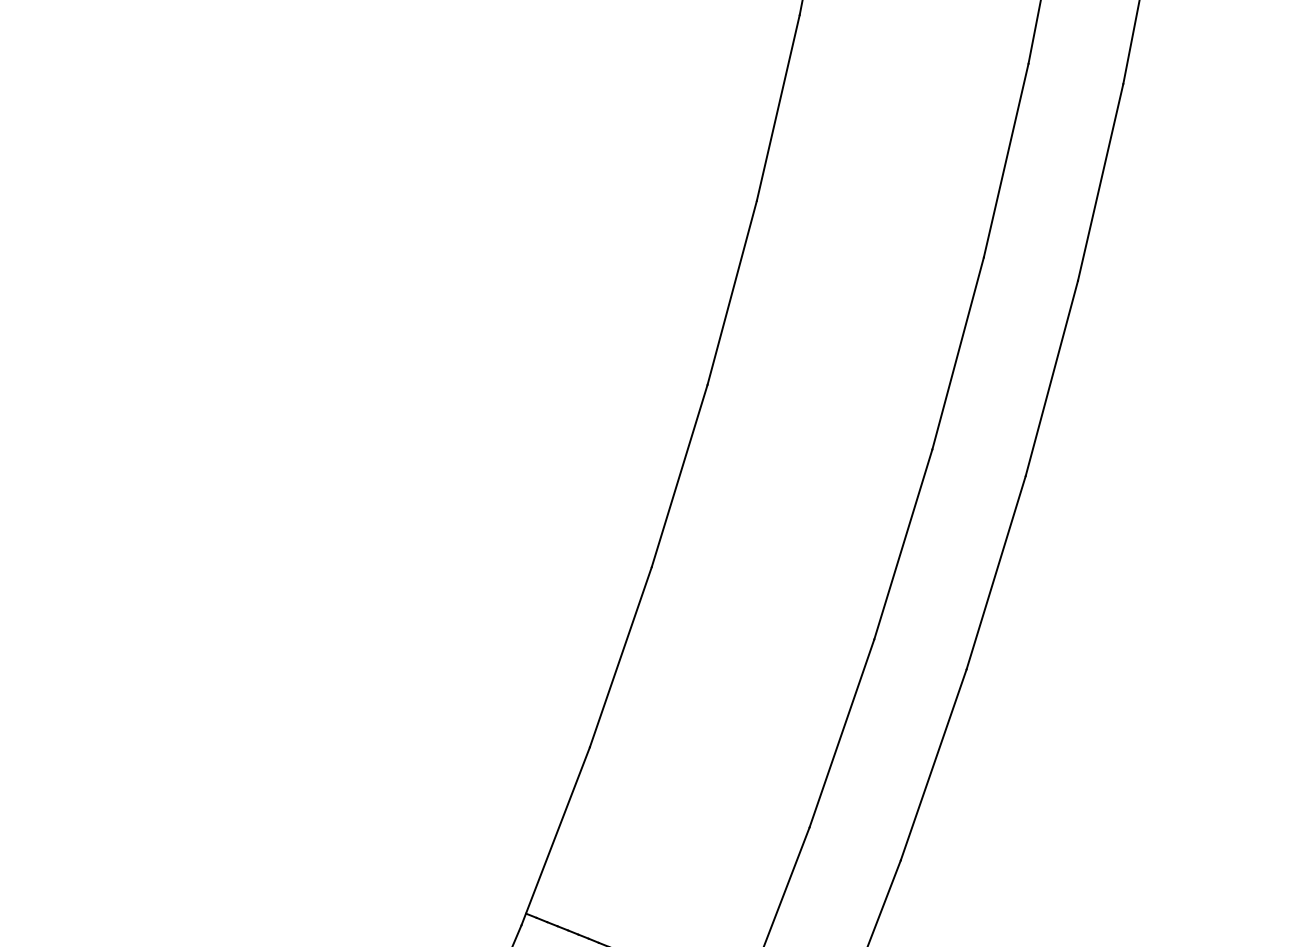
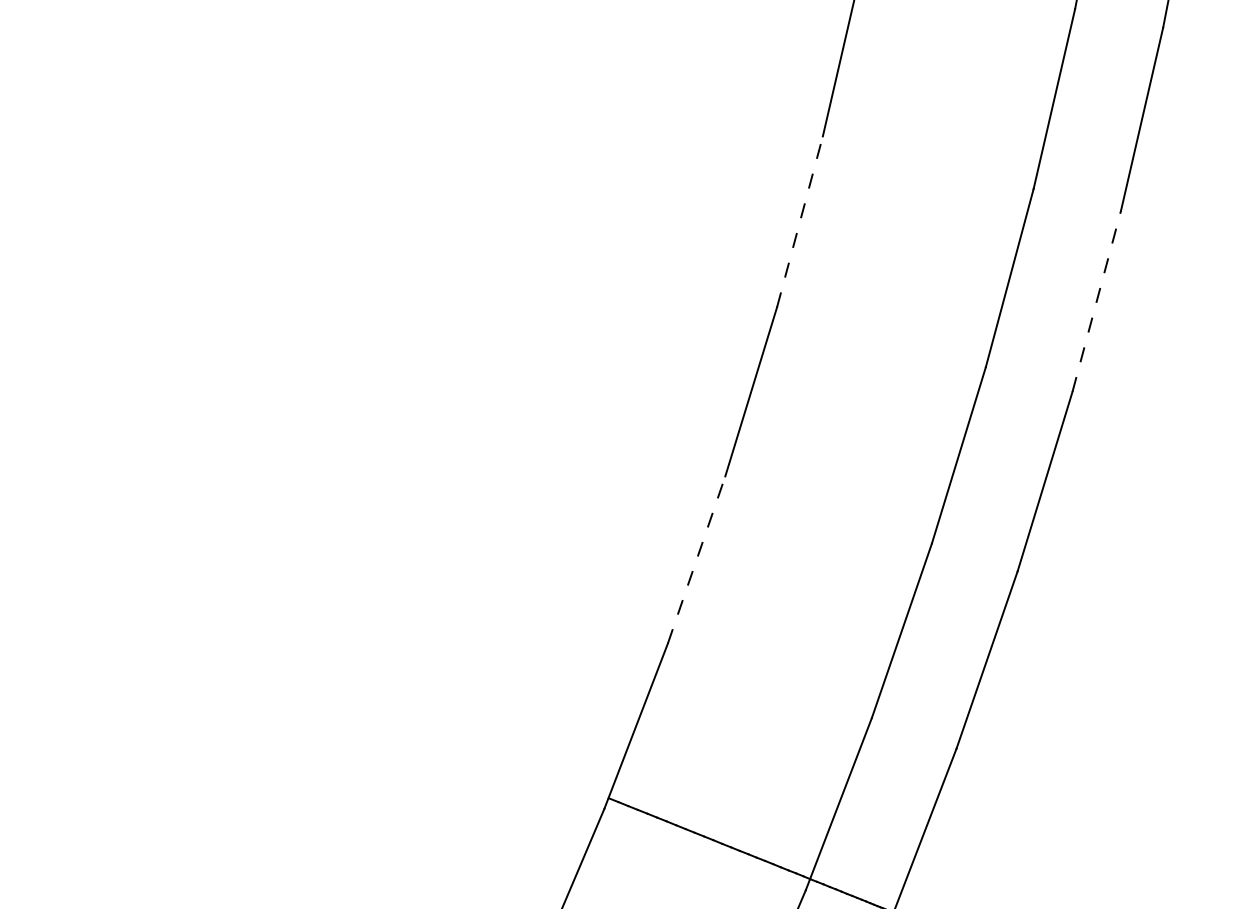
line: (732, 292) -> (800, 221), solid -> dashed
line: (1051, 378) -> (1096, 301), solid -> dashed
line: (620, 656) -> (696, 559), solid -> dashed

